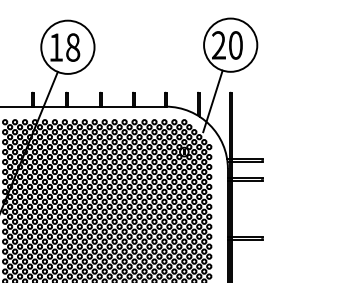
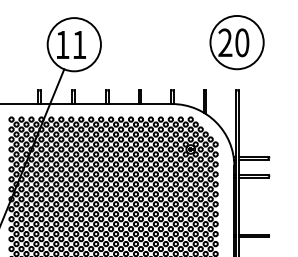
text: (73, 47) -> (79, 44), 18 -> 11
line: (212, 101) -> (218, 98), removed

